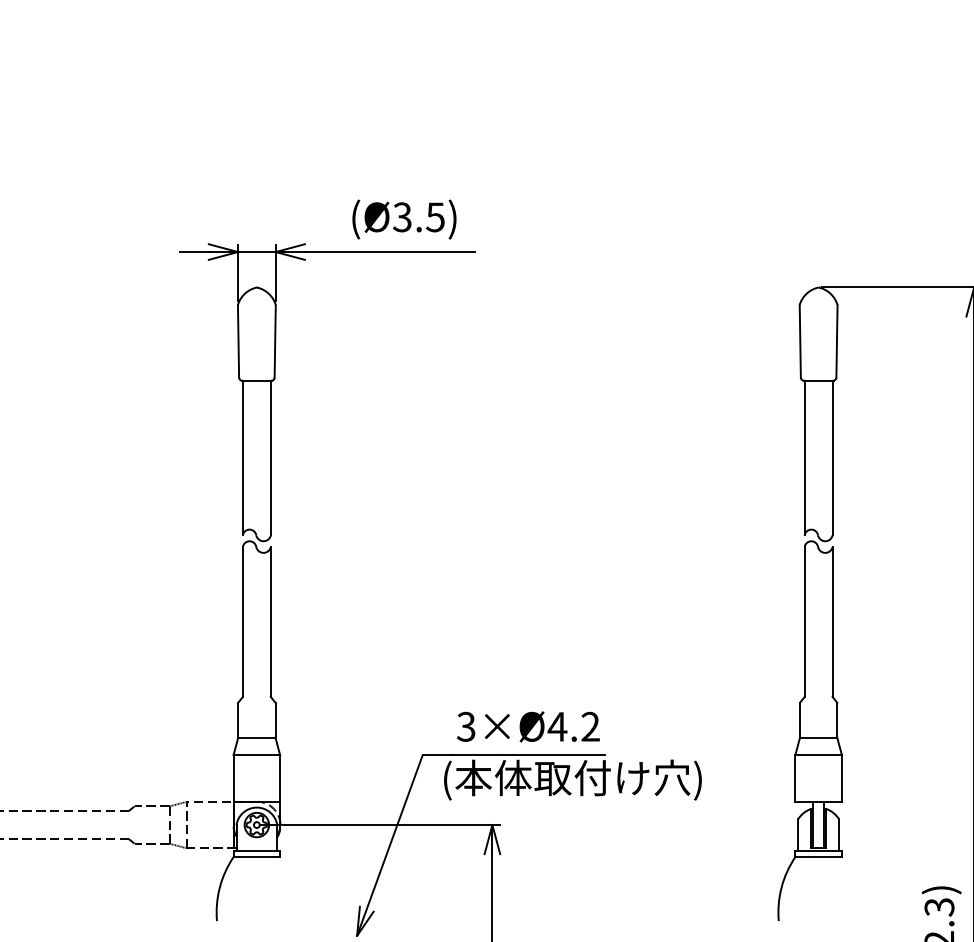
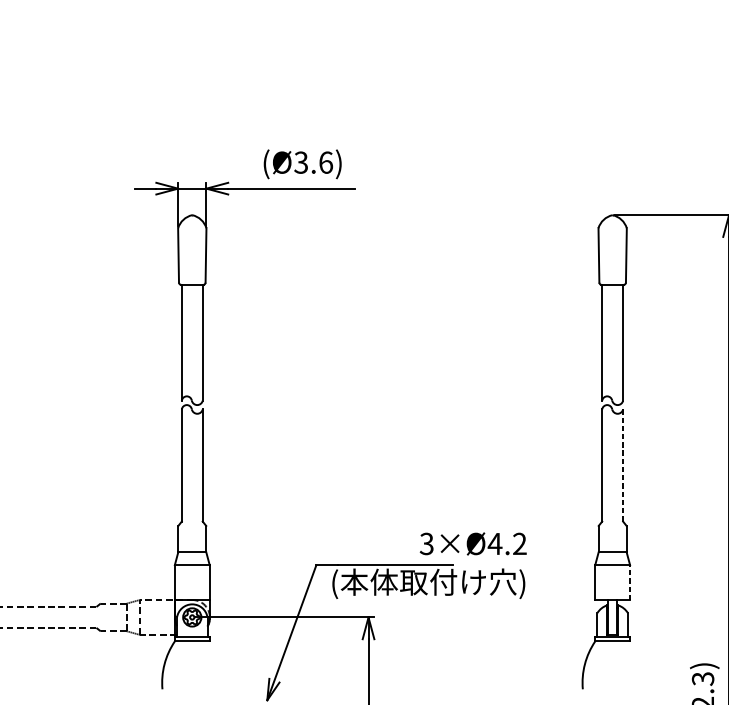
text: (435, 217) -> (325, 162), (Ø3.5) -> (Ø3.6)
line: (832, 622) -> (623, 465), solid -> dashed
text: (528, 726) -> (473, 543), moved
line: (841, 777) -> (629, 581), solid -> dashed

